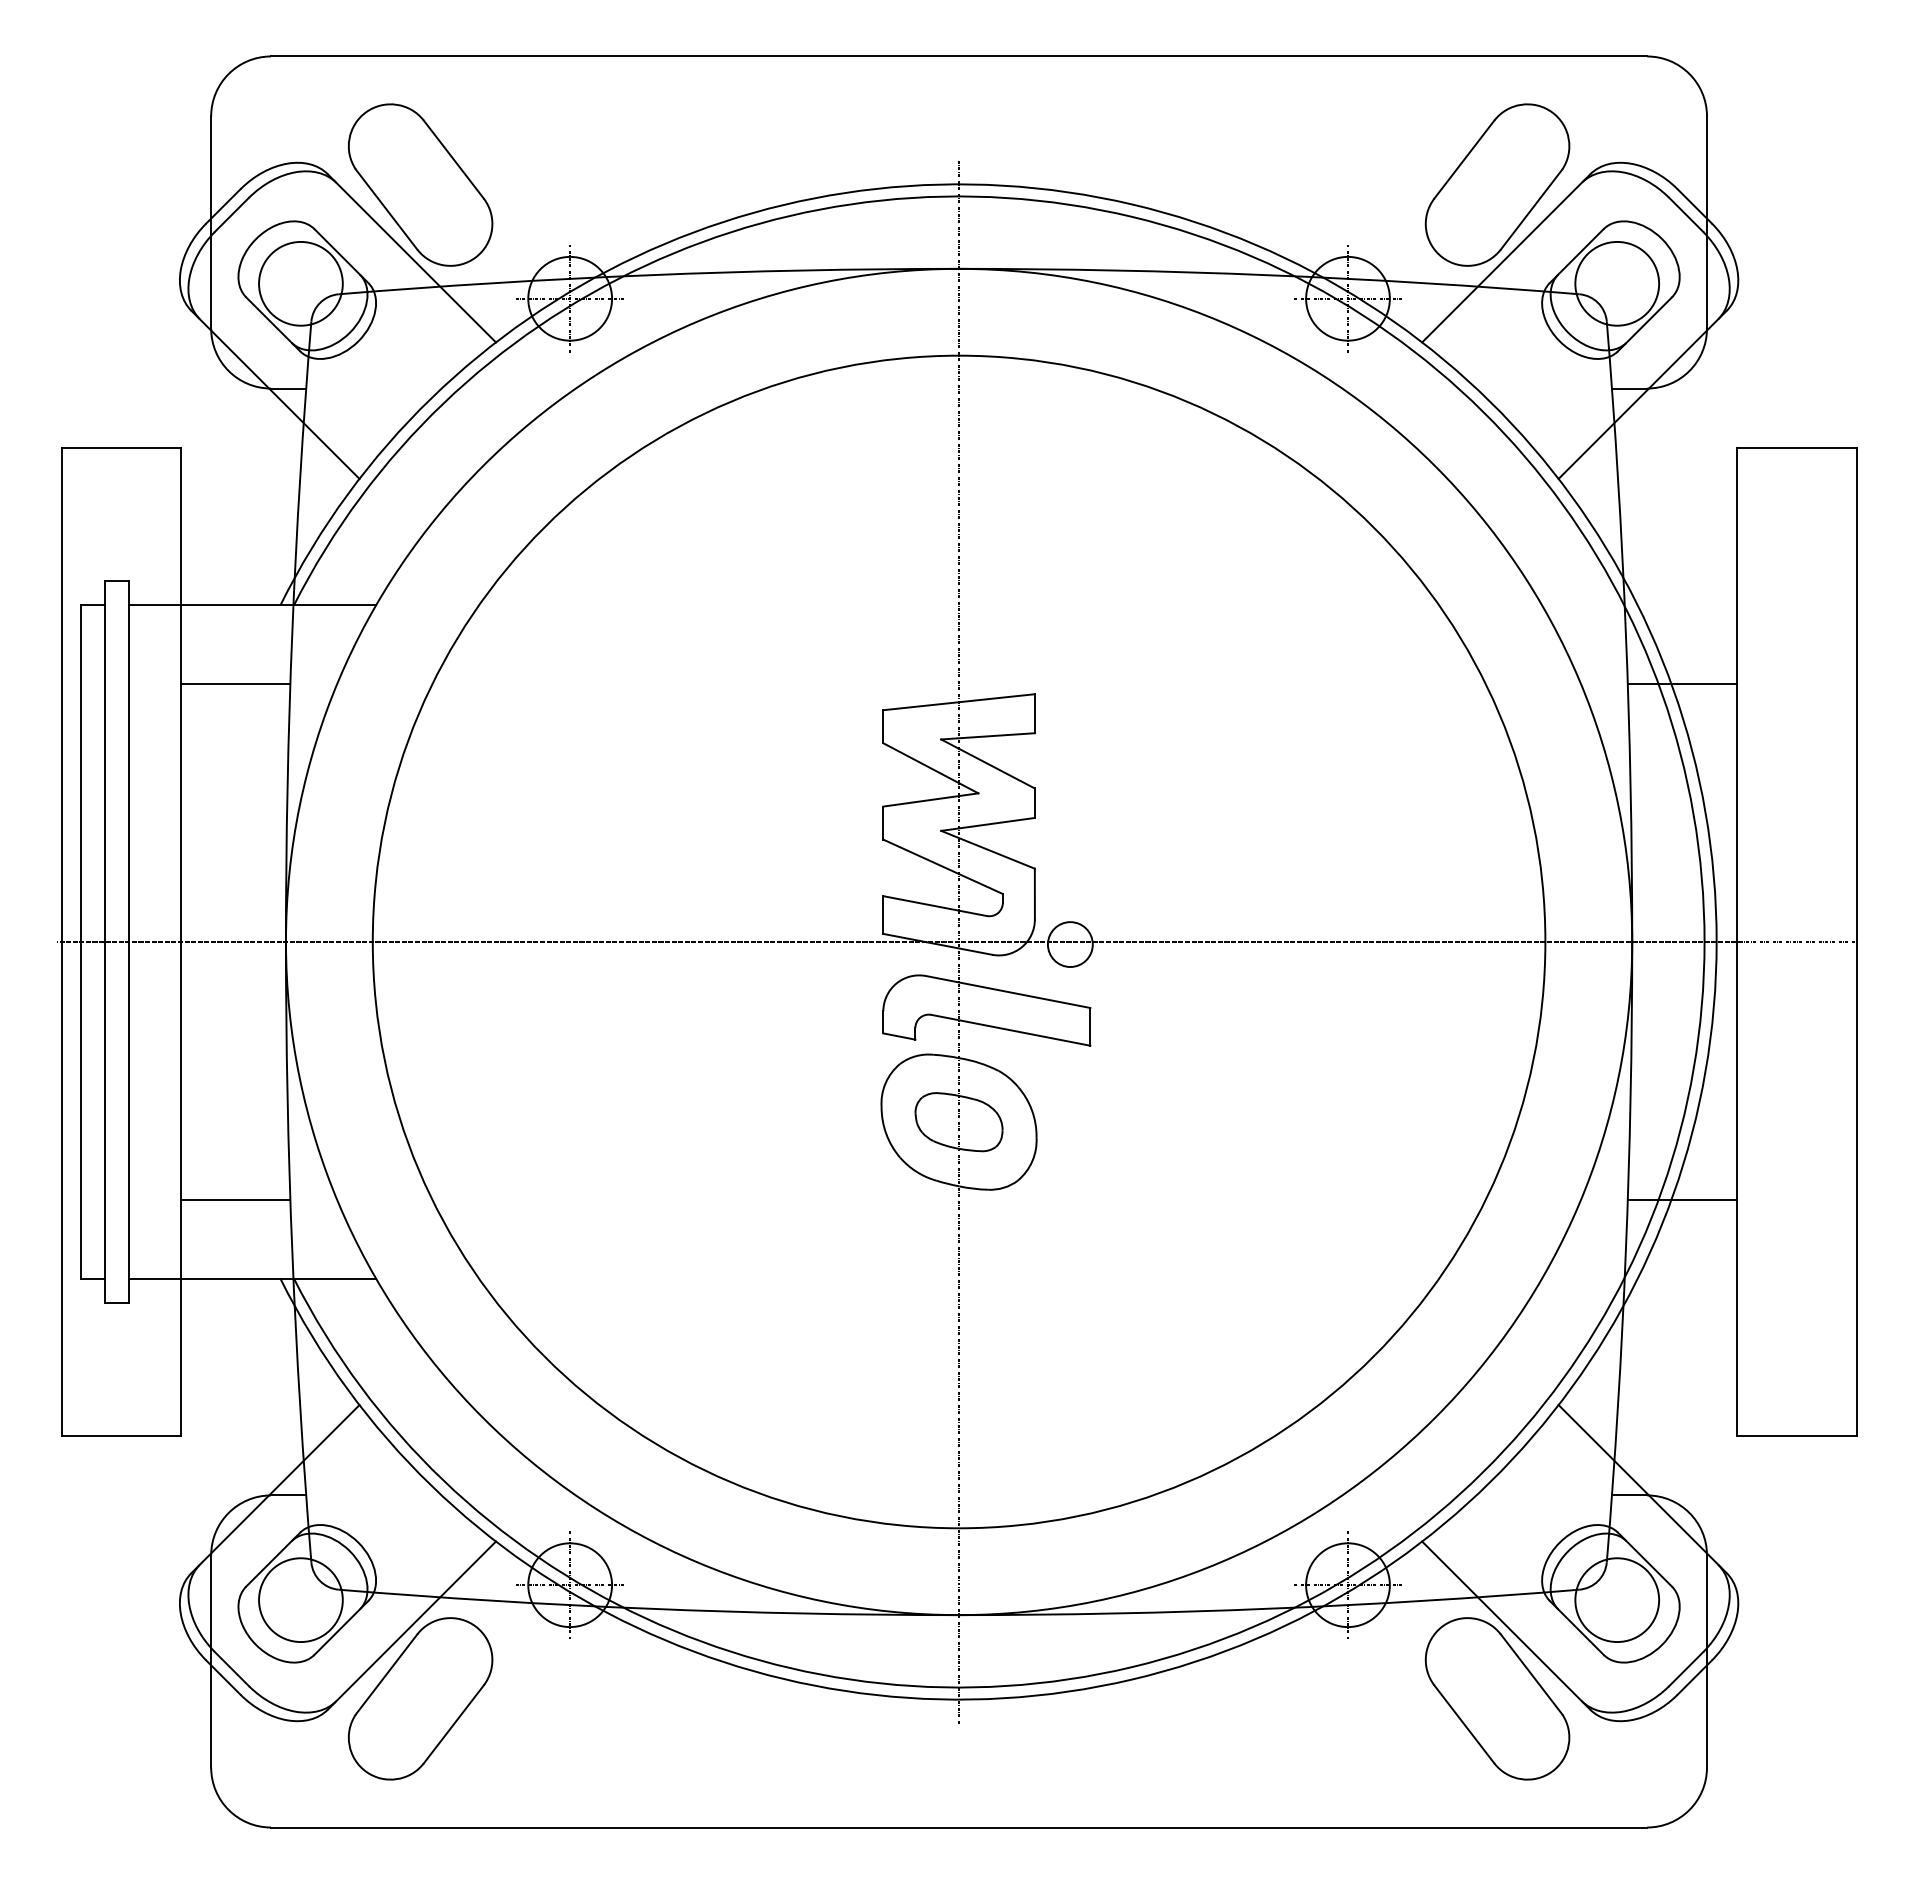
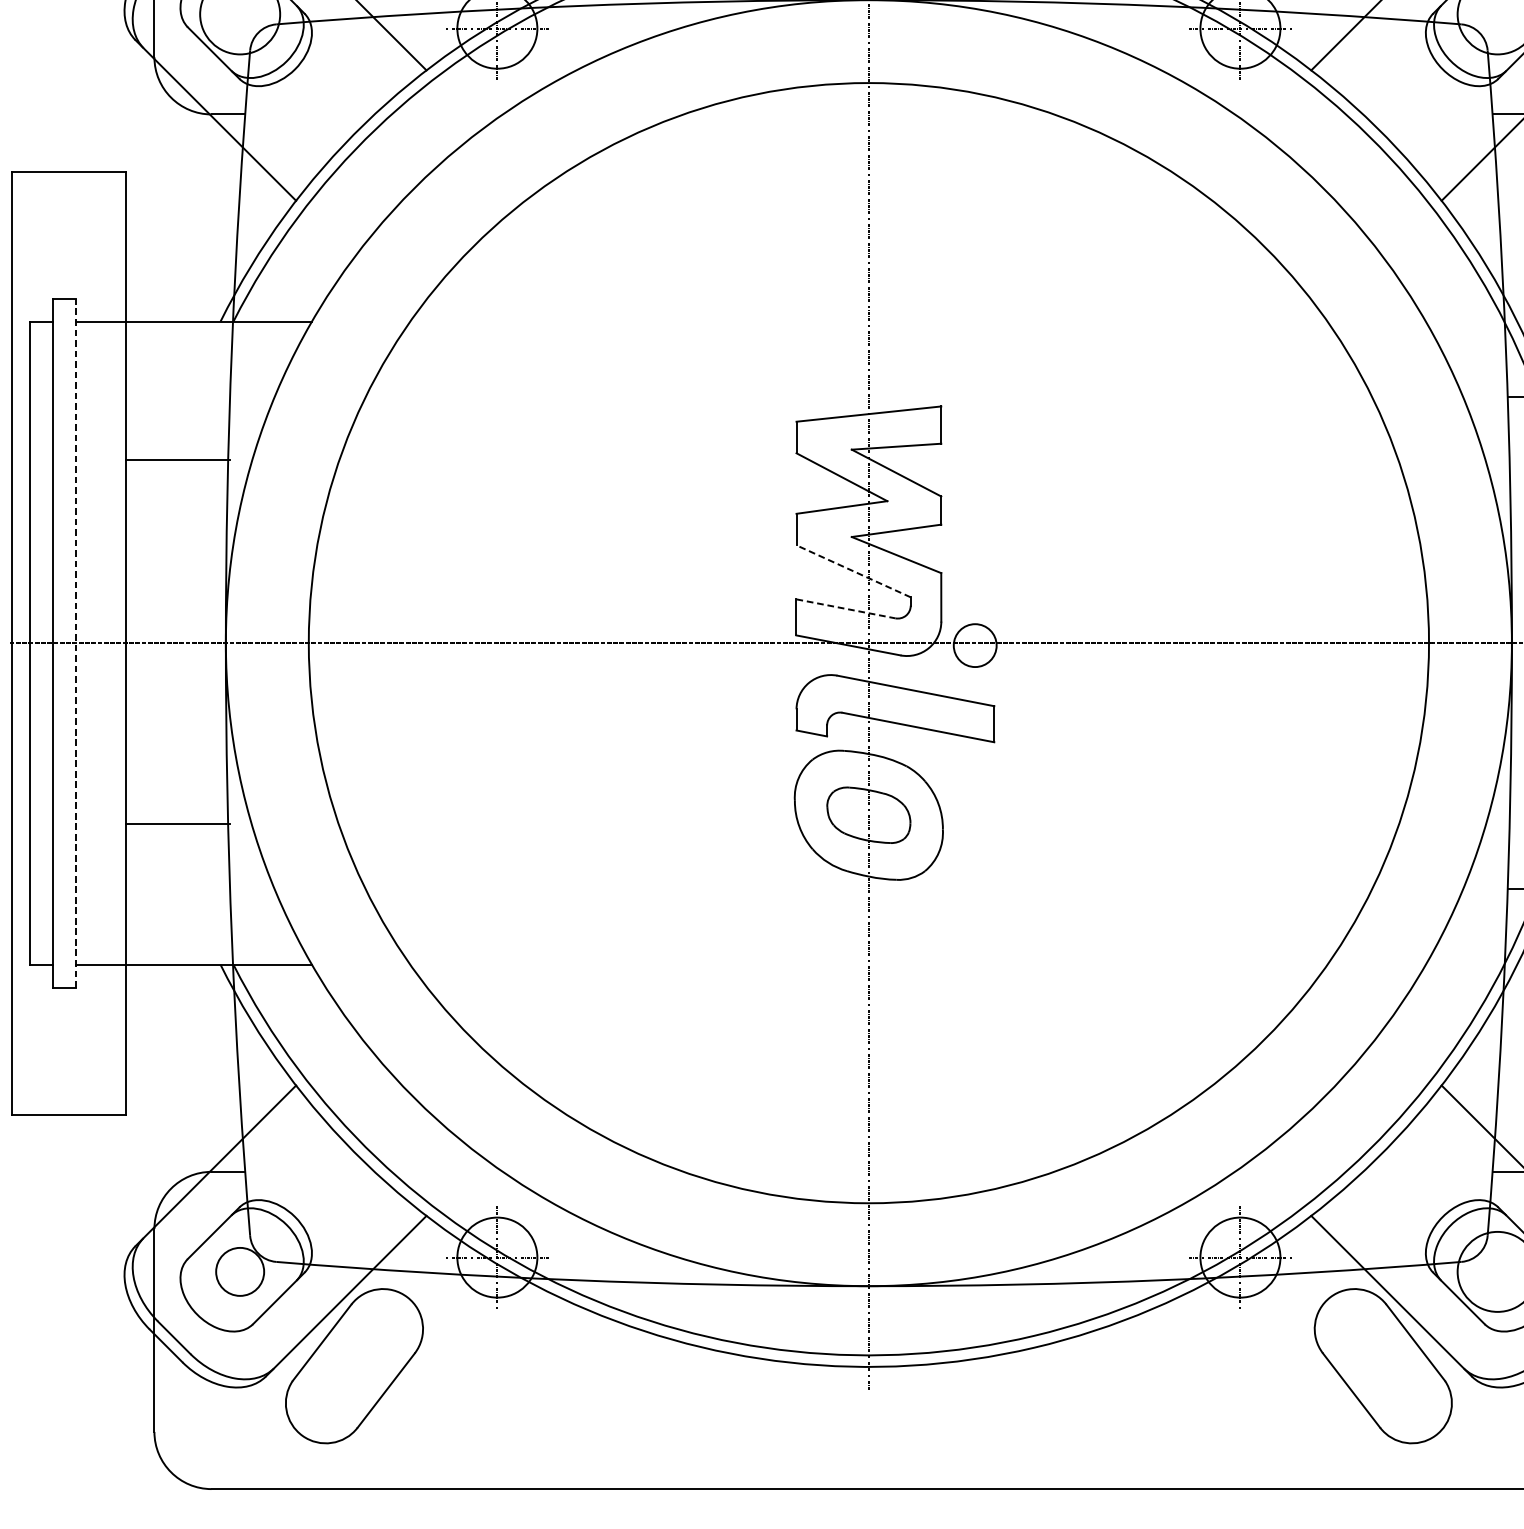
line: (235, 684) -> (177, 460), moved
line: (943, 866) -> (854, 571), solid -> dashed
line: (935, 906) -> (846, 609), solid -> dashed
line: (129, 941) -> (76, 642), solid -> dashed
line: (235, 1199) -> (177, 824), moved
circle: (300, 1600) -> (239, 1272), size x0.6

